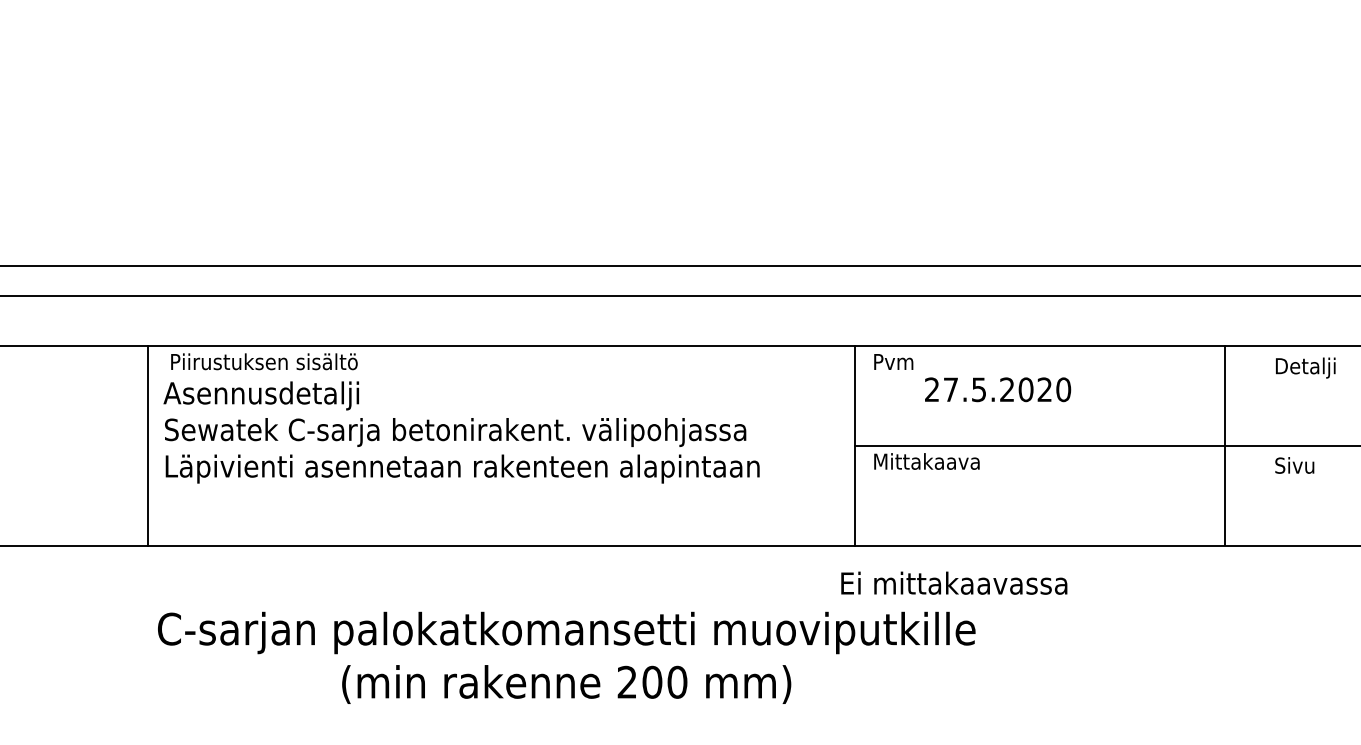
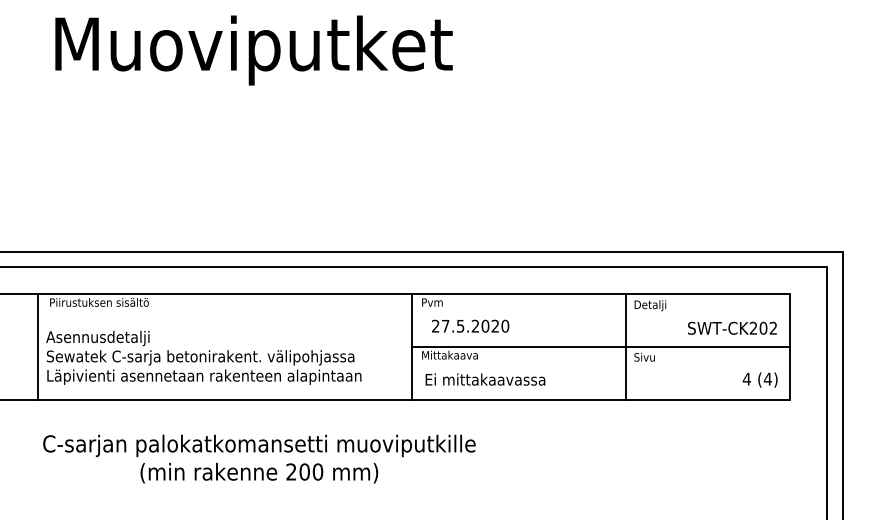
text: (997, 388) -> (470, 325), moved
text: (461, 431) -> (203, 357), moved
line: (1224, 445) -> (625, 346), moved
text: (954, 583) -> (485, 379), moved

